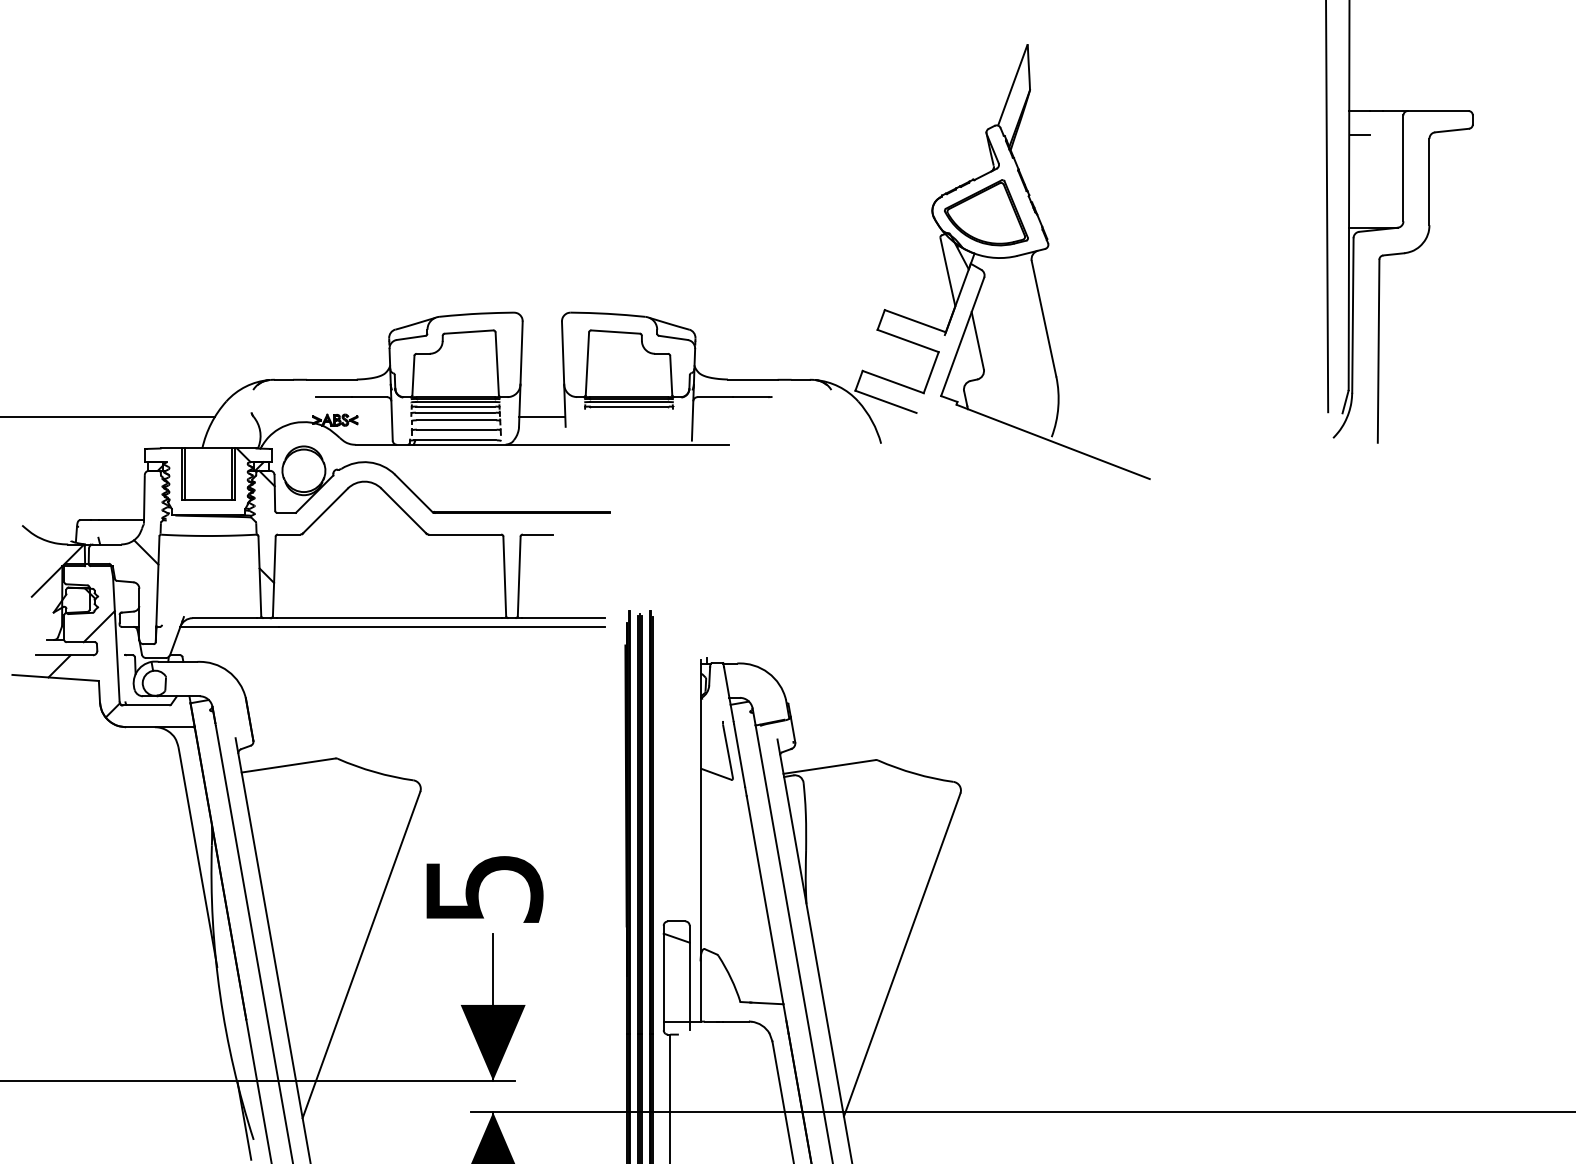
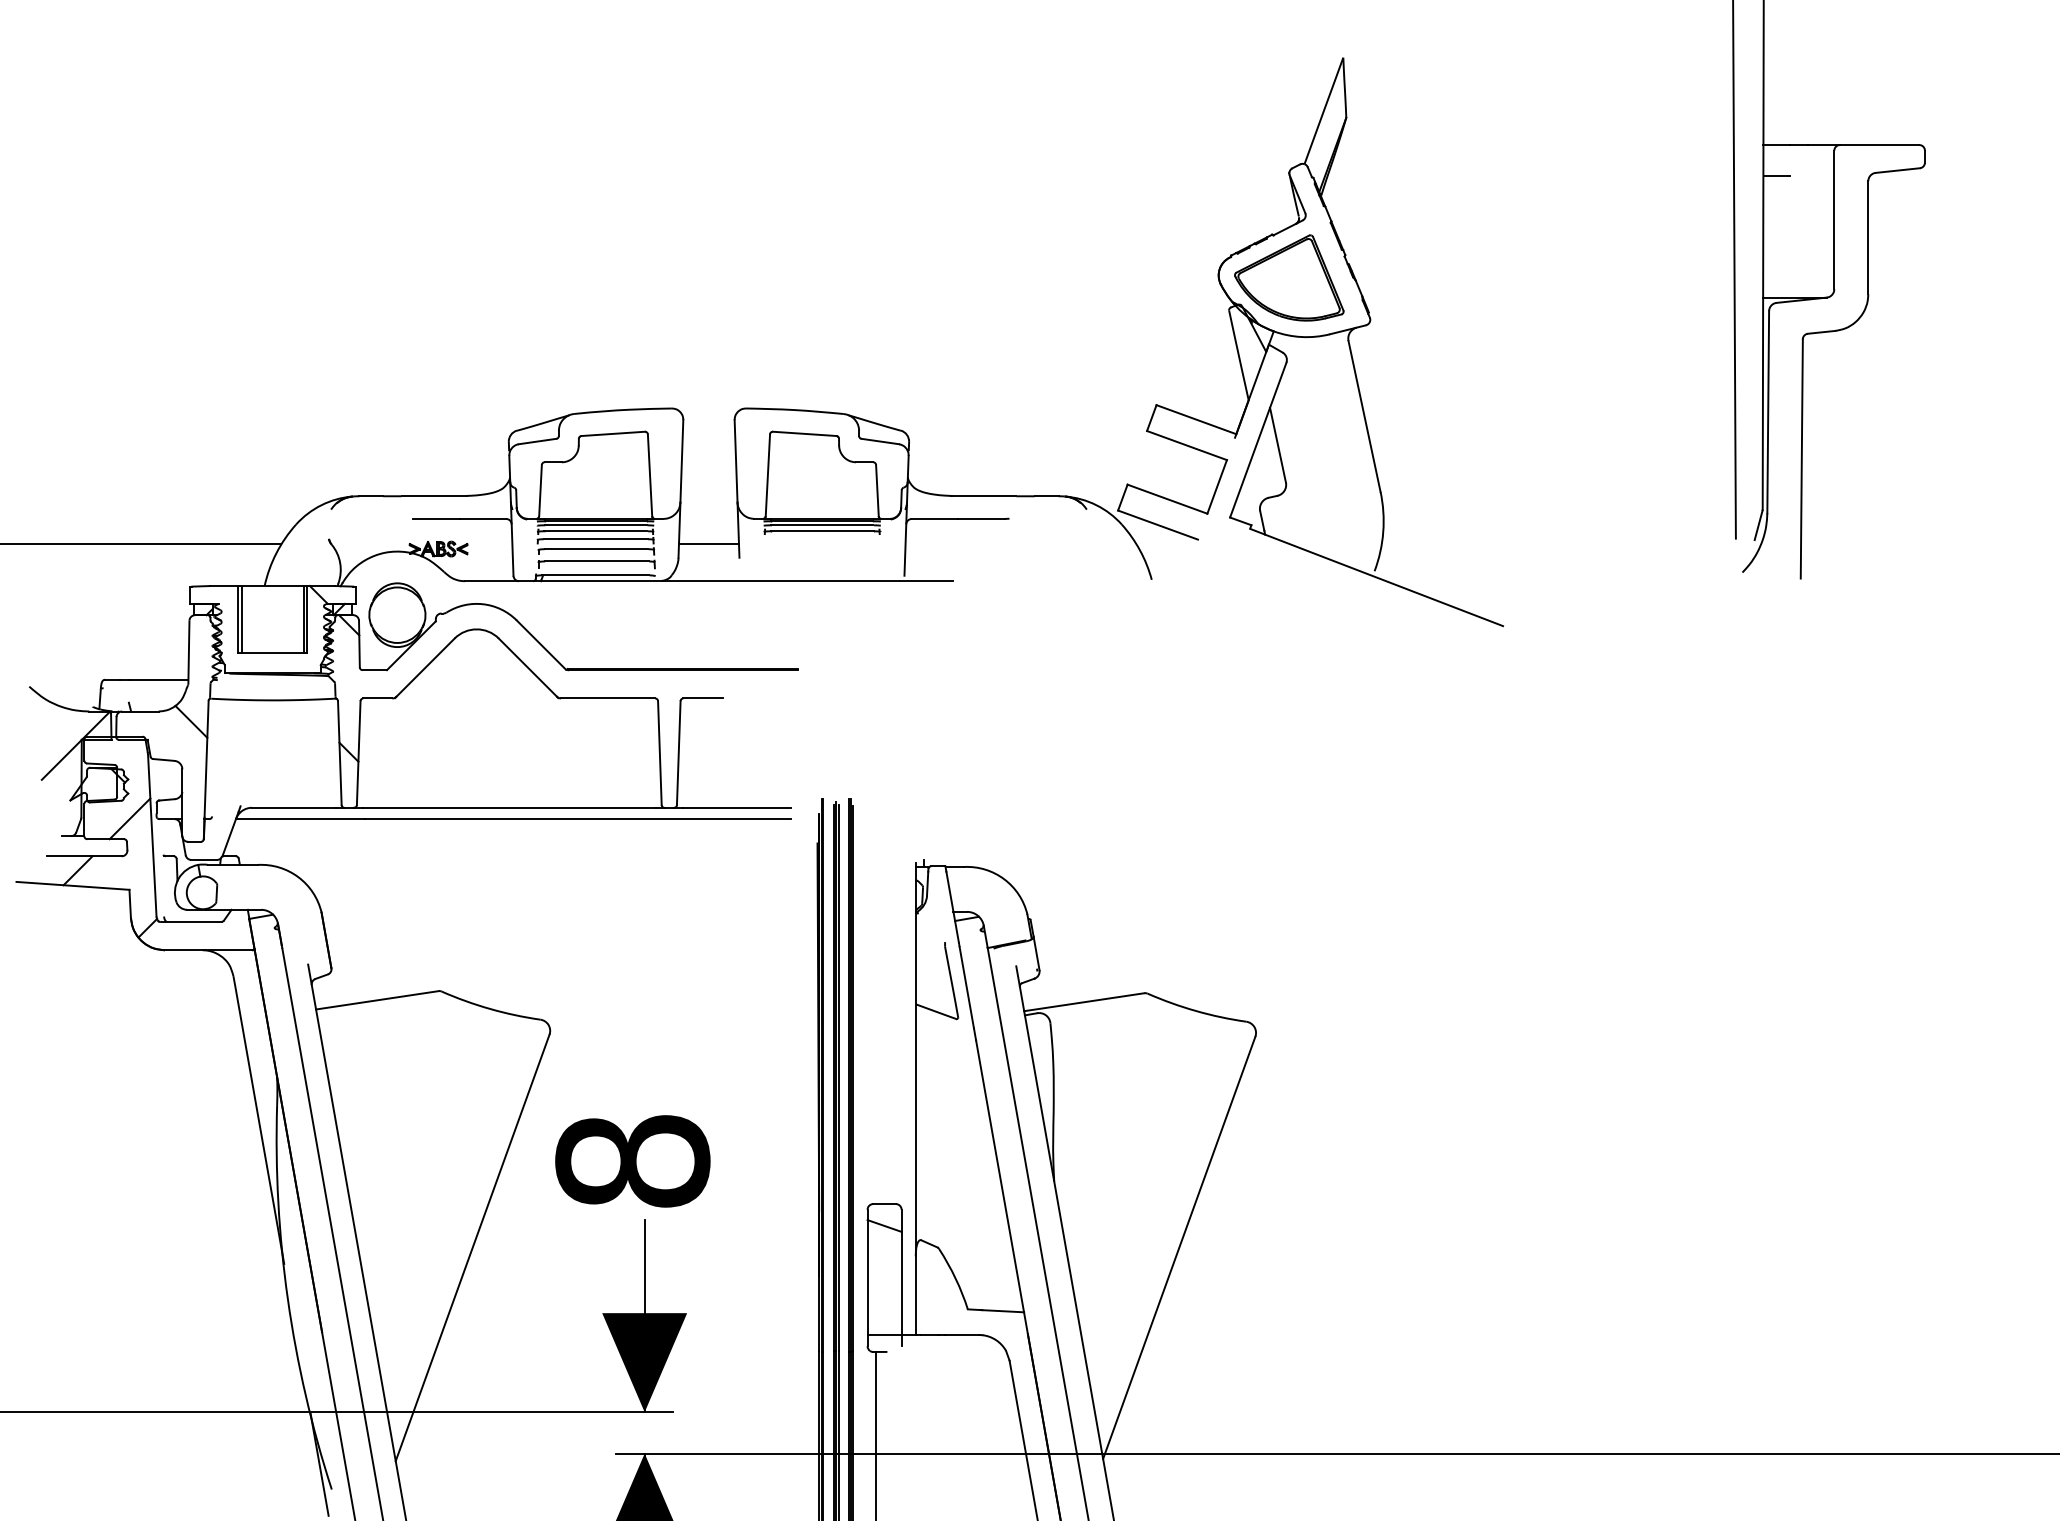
text: (483, 888) -> (632, 1161), 5 -> 8

